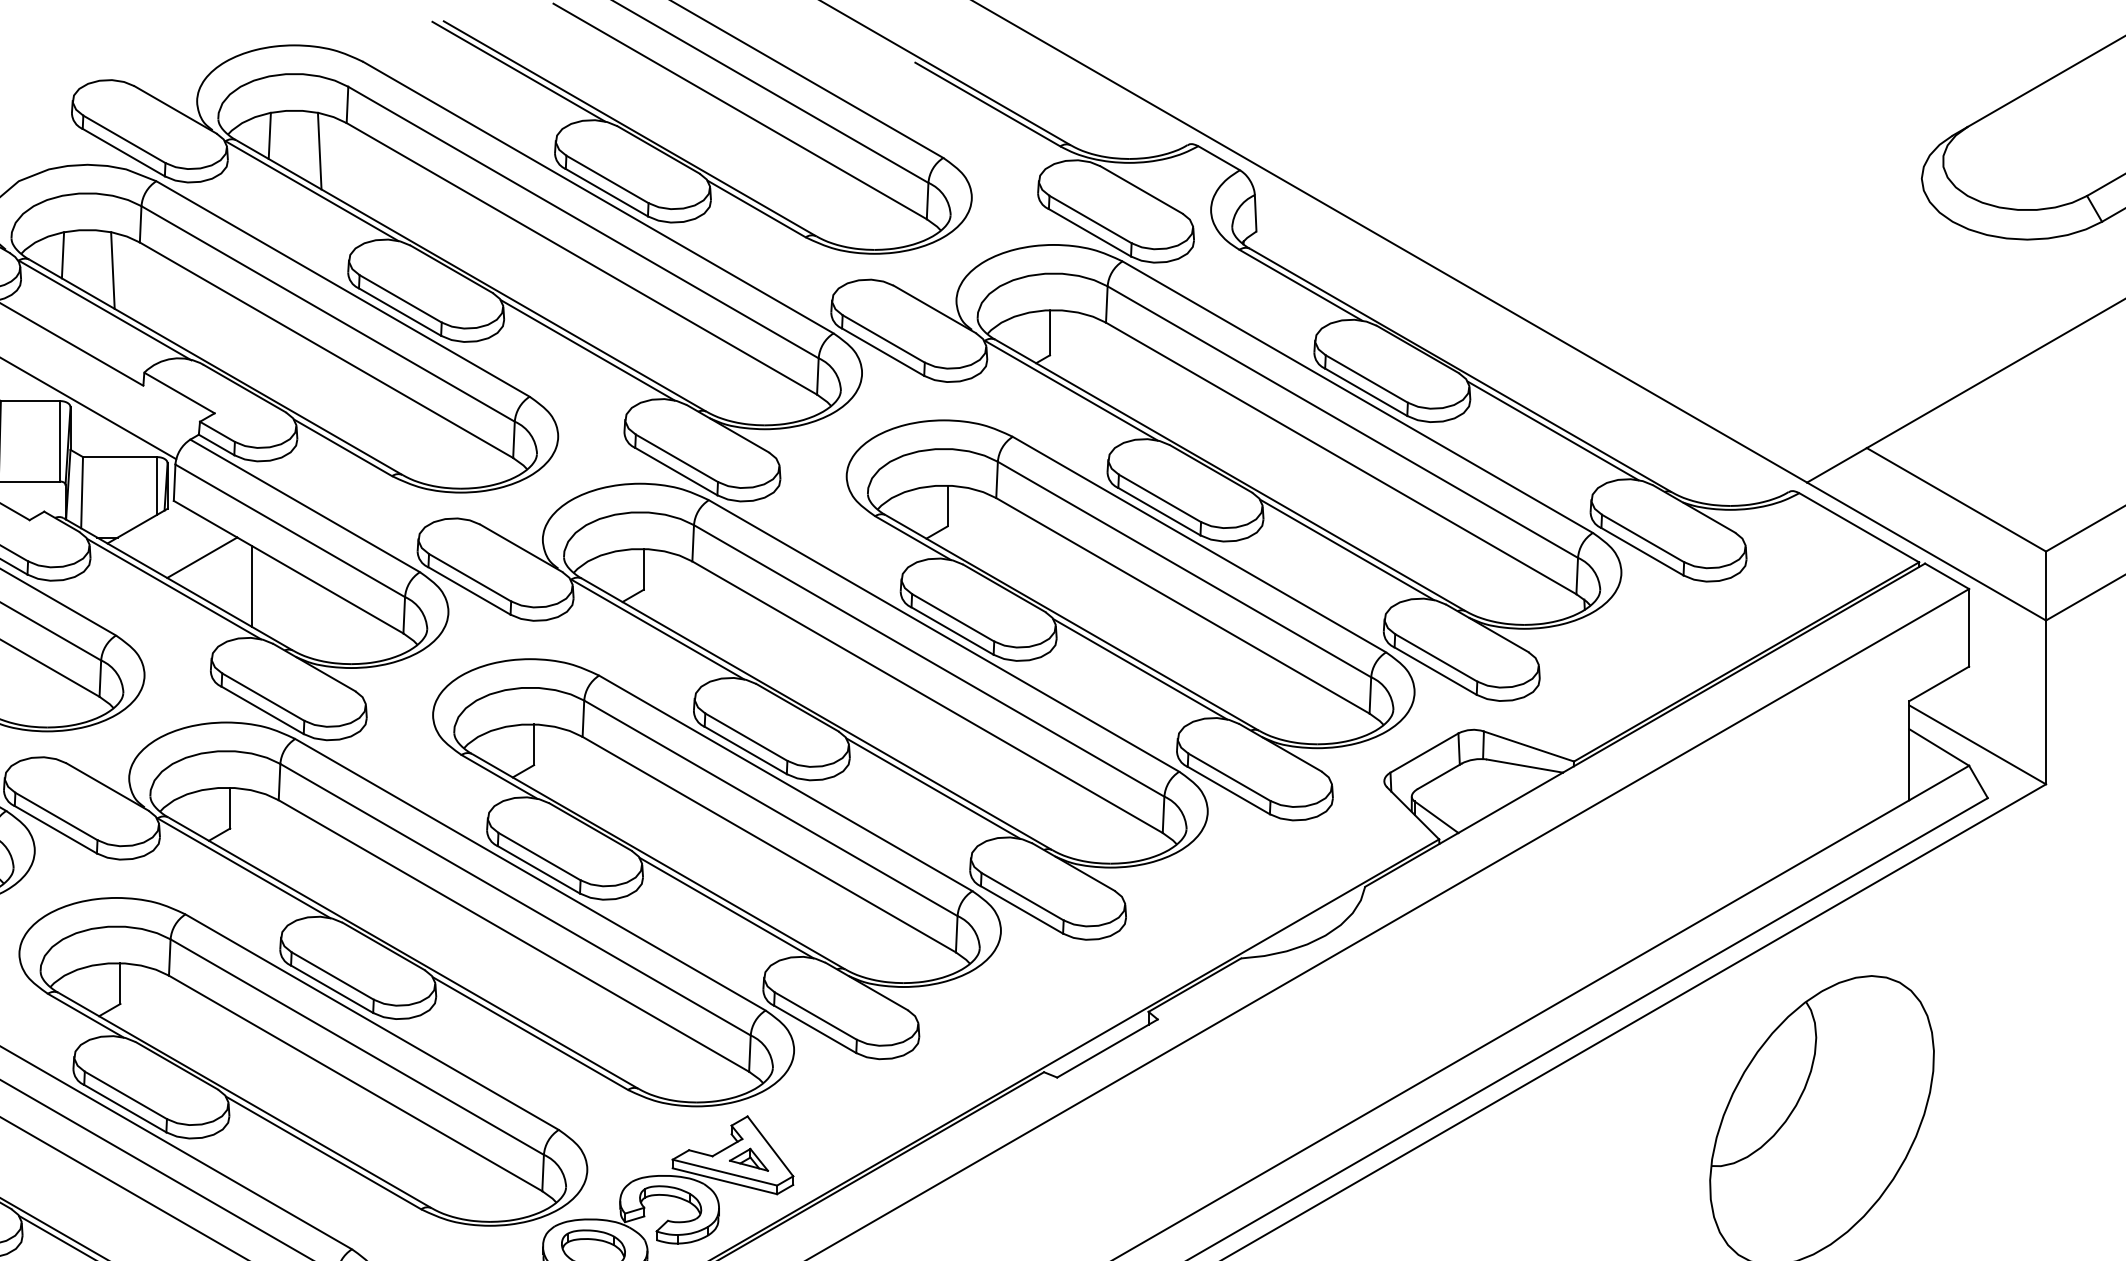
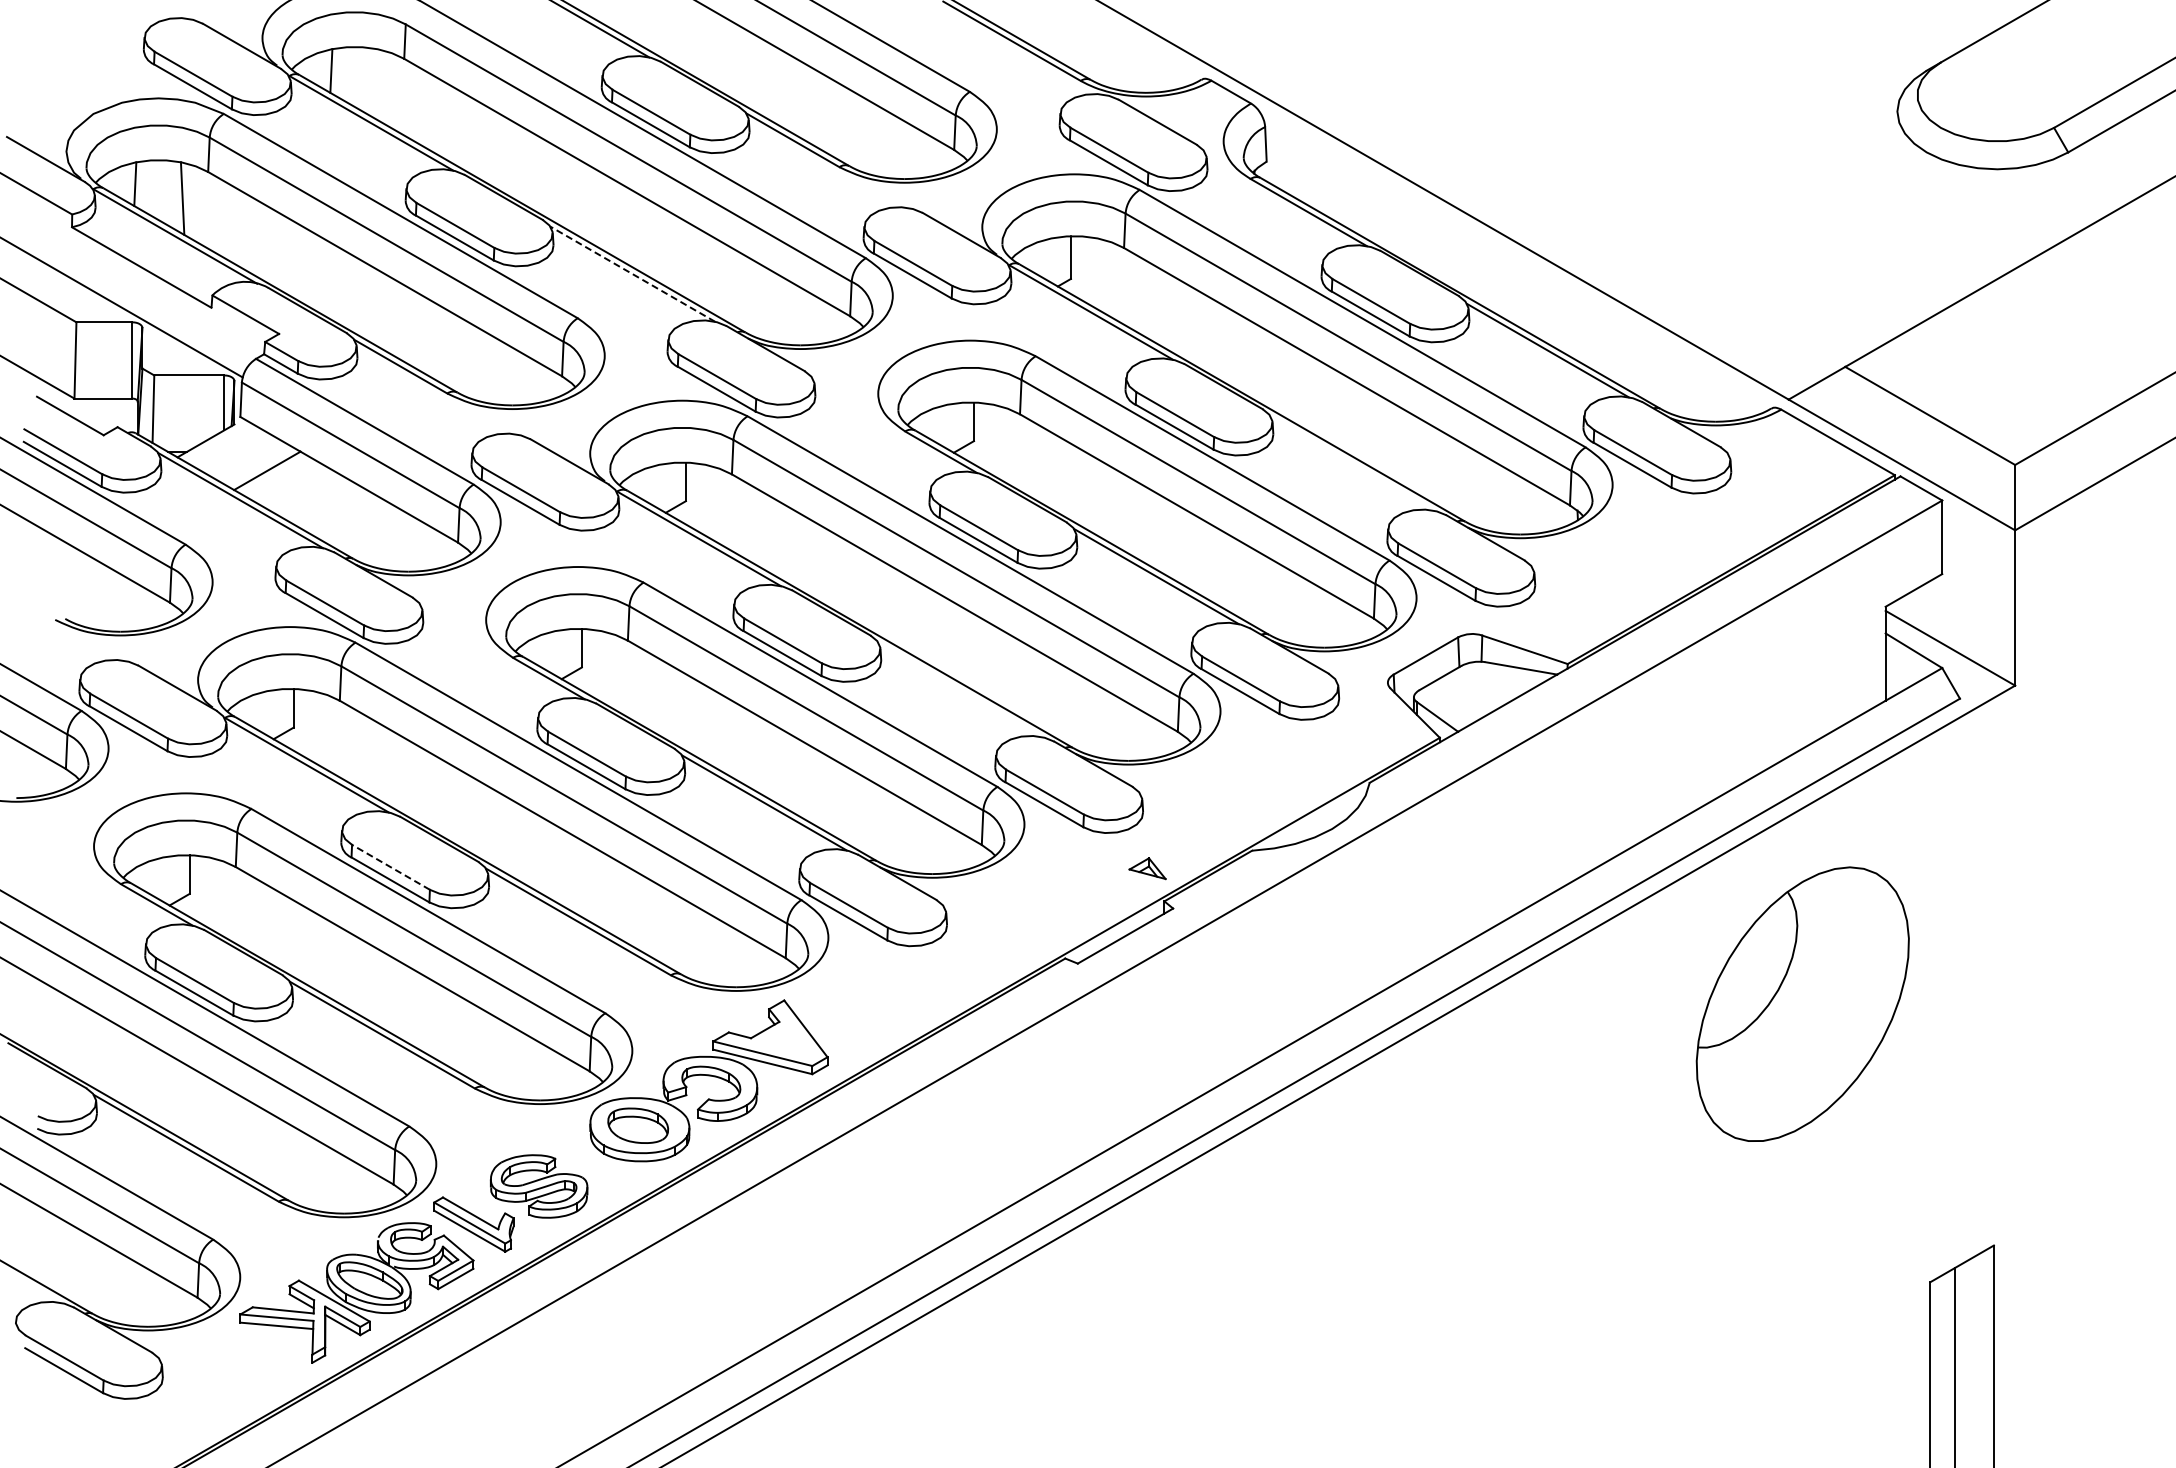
line: (319, 151) -> (378, 85), removed
line: (587, 349) -> (632, 273), solid -> dashed
line: (1347, 548) -> (1352, 462), removed
line: (252, 585) -> (314, 497), removed
line: (933, 788) -> (960, 689), removed
line: (333, 976) -> (391, 867), solid -> dashed
part: (748, 1159) -> (1147, 868), moved

